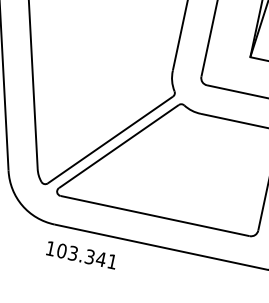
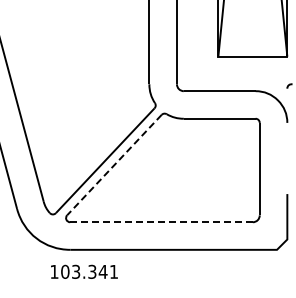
line: (118, 146) -> (114, 165), solid -> dashed
line: (156, 216) -> (162, 222), solid -> dashed
text: (81, 254) -> (84, 271), moved

